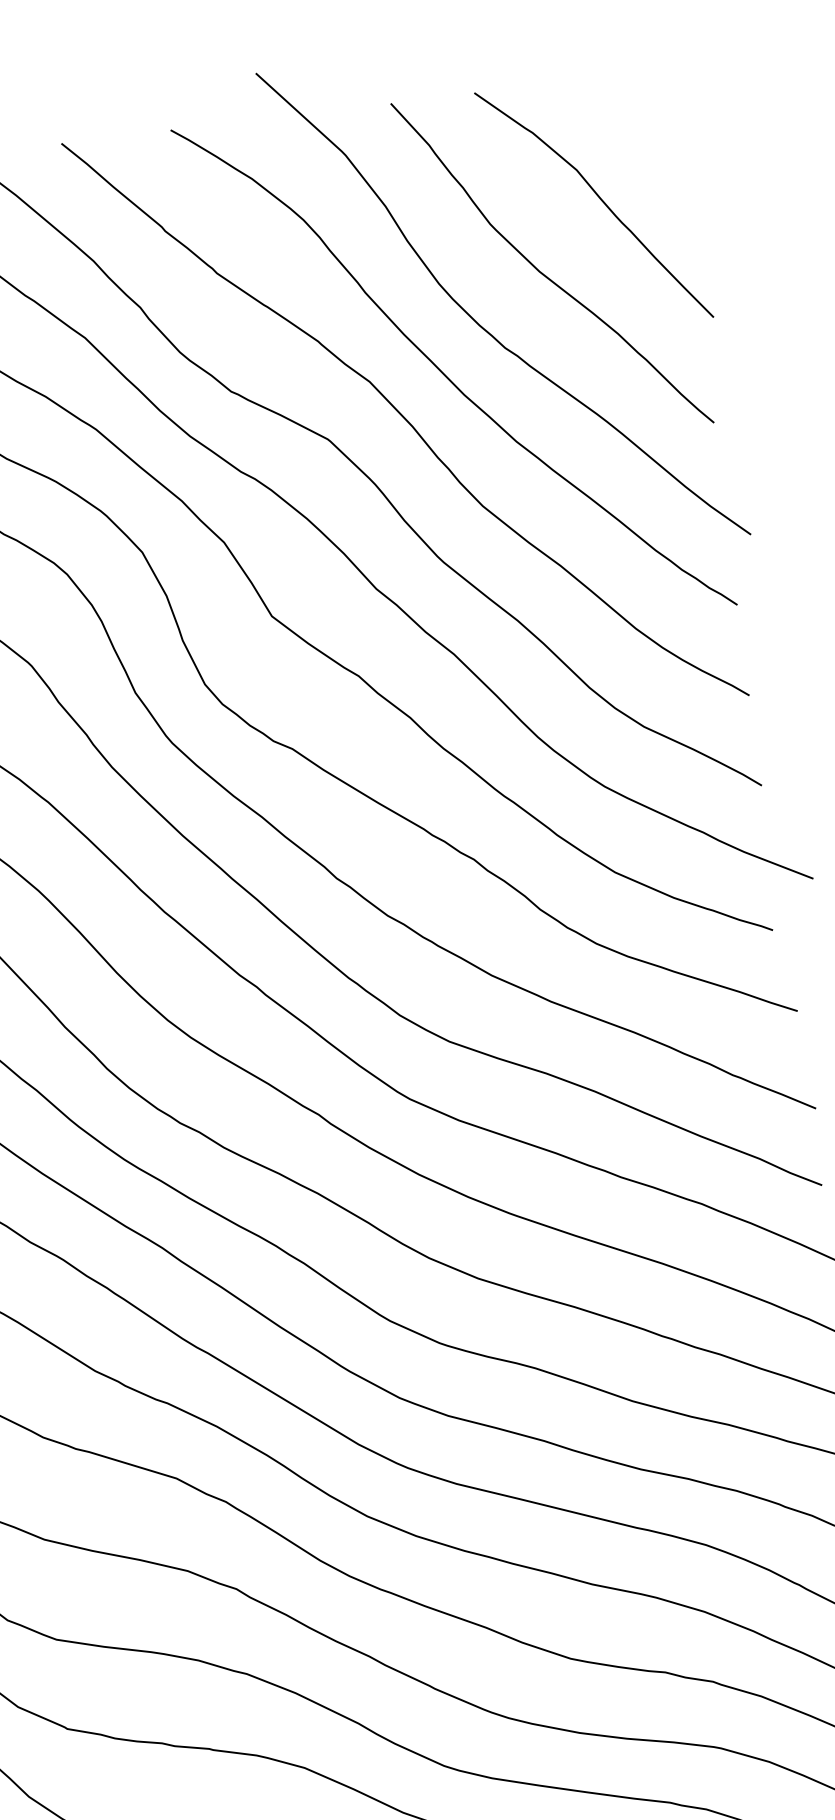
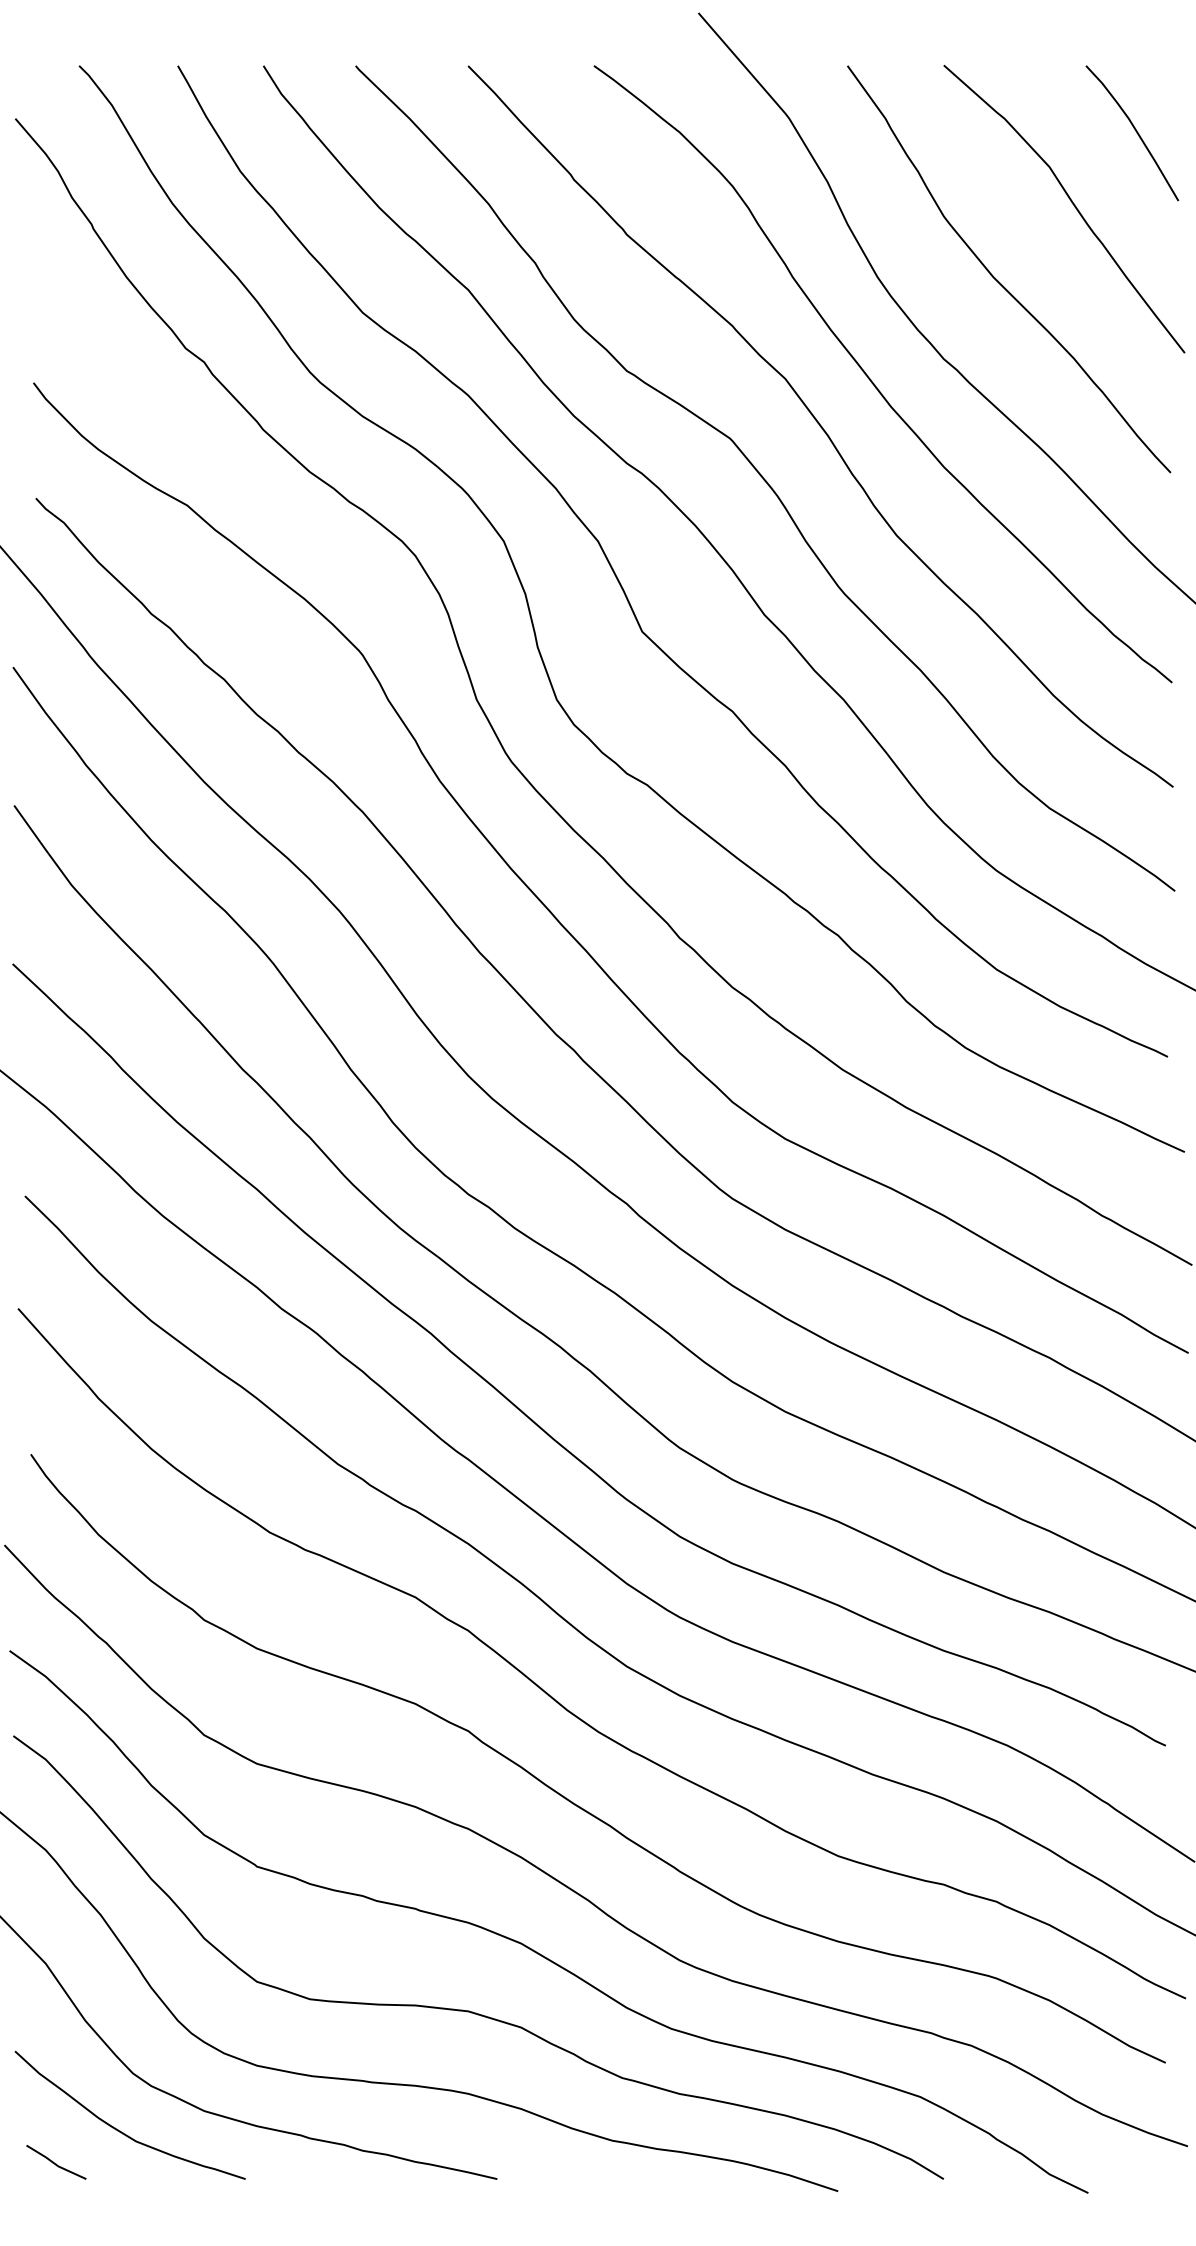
curve: (647, 130) -> (1135, 131), added

